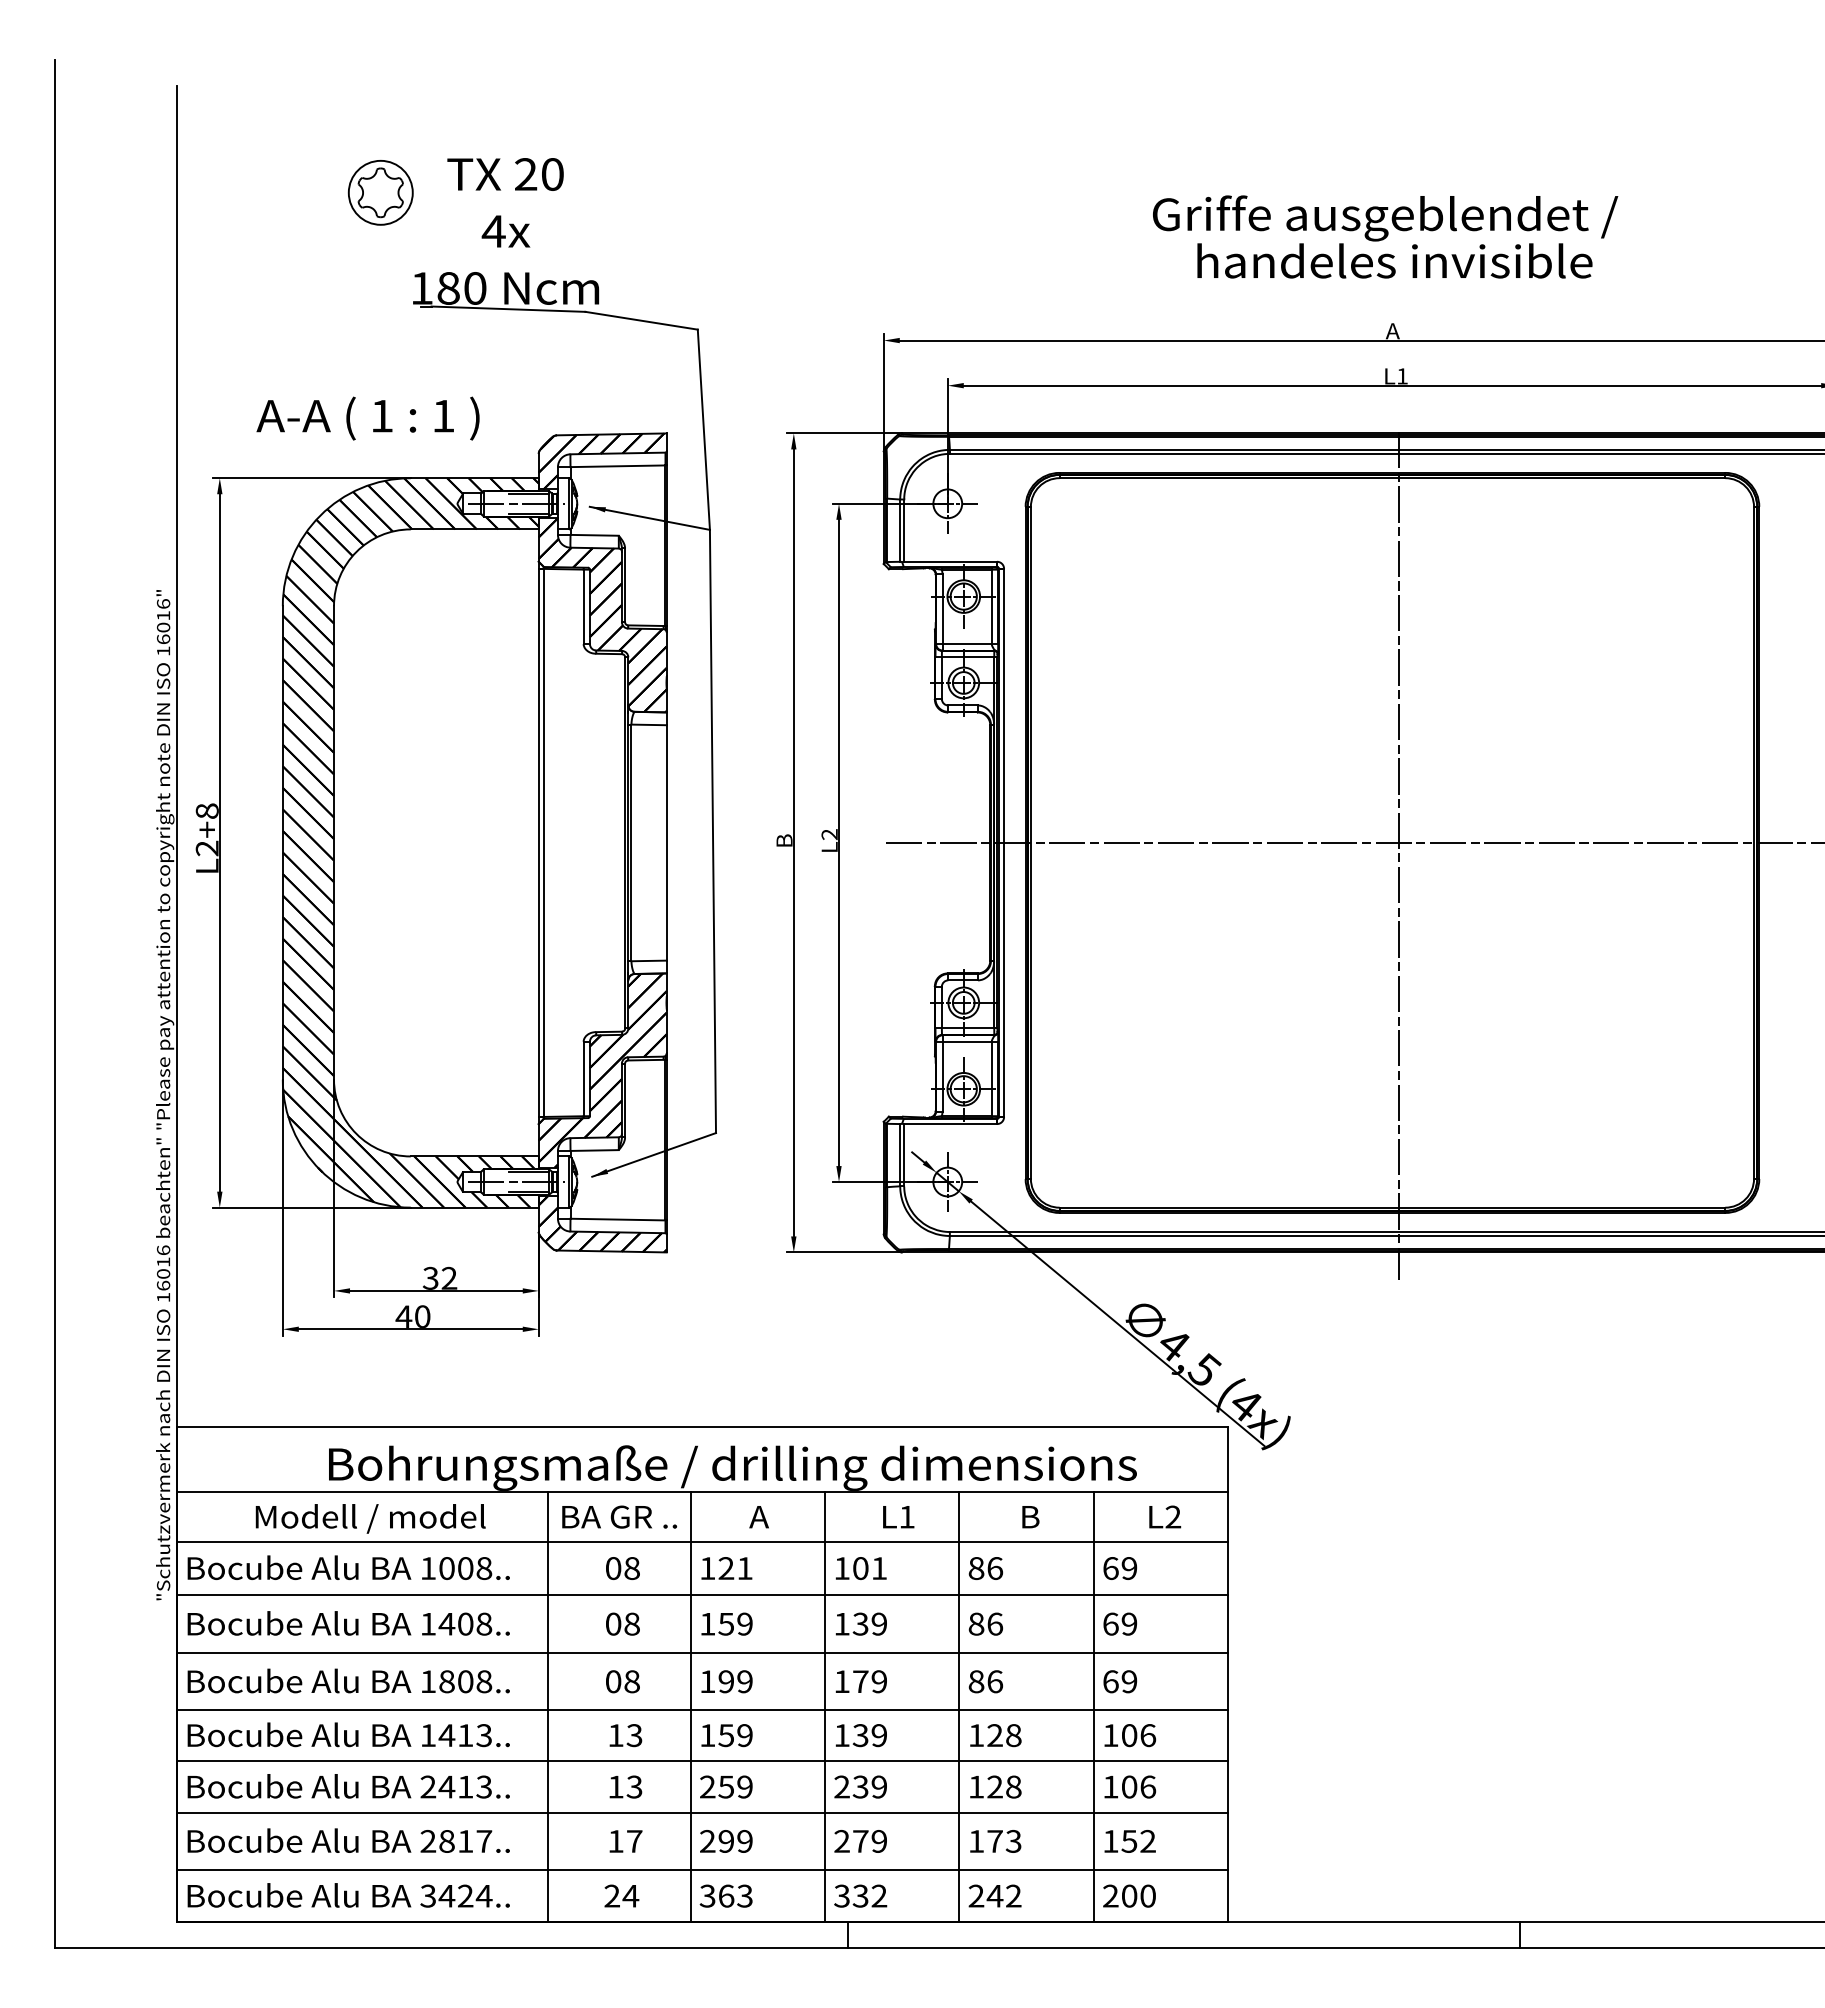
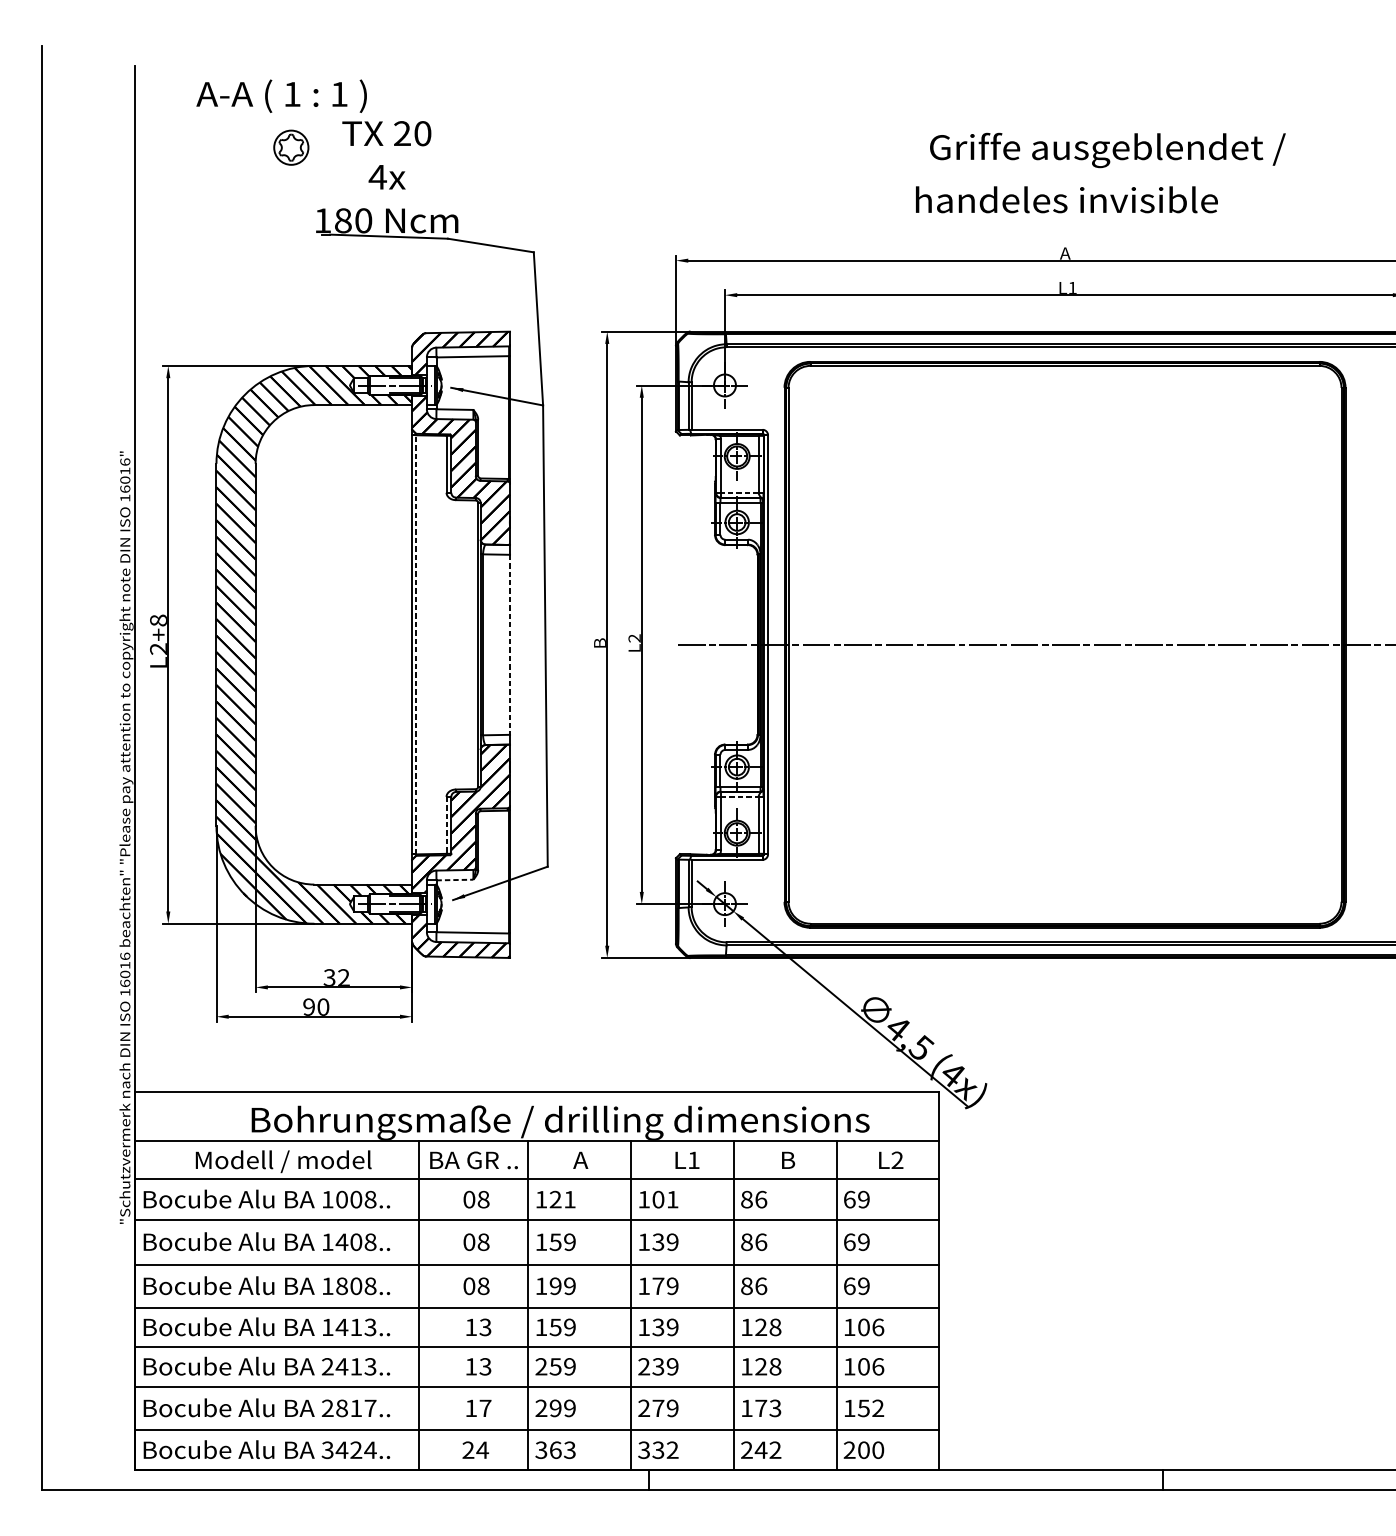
part: (380, 192) -> (291, 147), size x0.7
text: (1385, 218) -> (1107, 150), moved
text: (367, 418) -> (281, 96), moved
line: (967, 644) -> (740, 493), solid -> dashed
line: (543, 842) -> (415, 644), solid -> dashed
line: (666, 842) -> (509, 644), solid -> dashed
line: (1398, 855) -> (1069, 654), removed
line: (967, 1041) -> (740, 796), solid -> dashed
line: (583, 1079) -> (446, 825), solid -> dashed
line: (595, 1150) -> (455, 880), solid -> dashed
text: (403, 1316) -> (308, 1006), 40 -> 90

